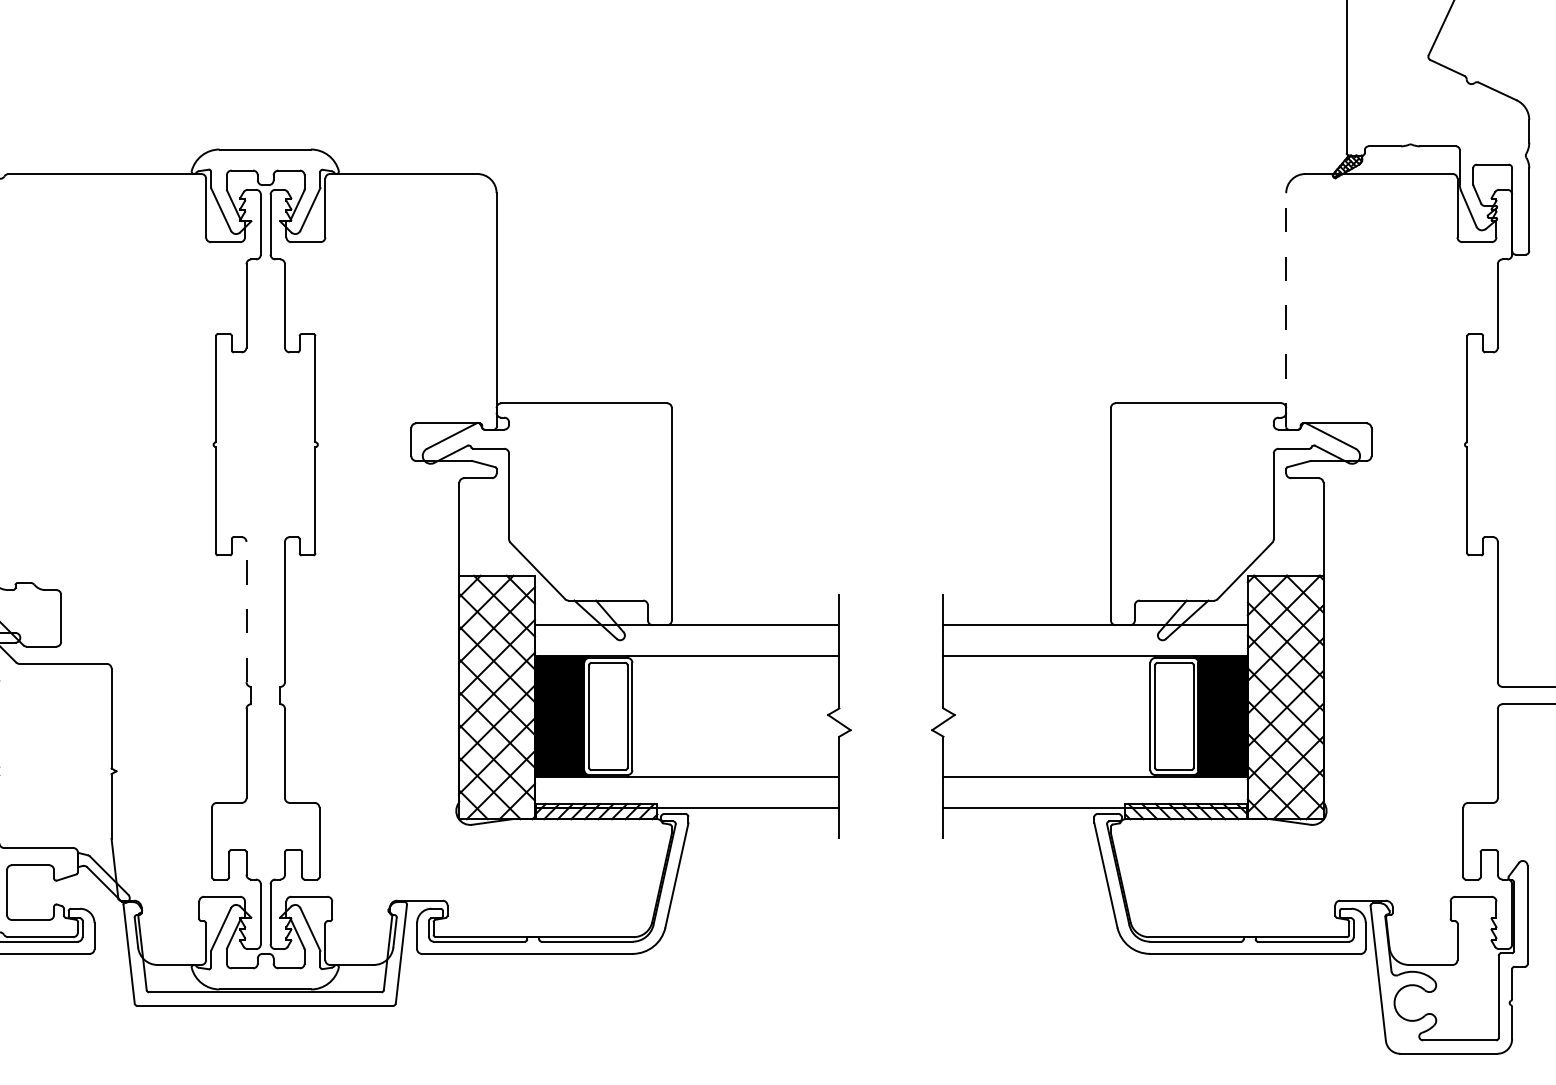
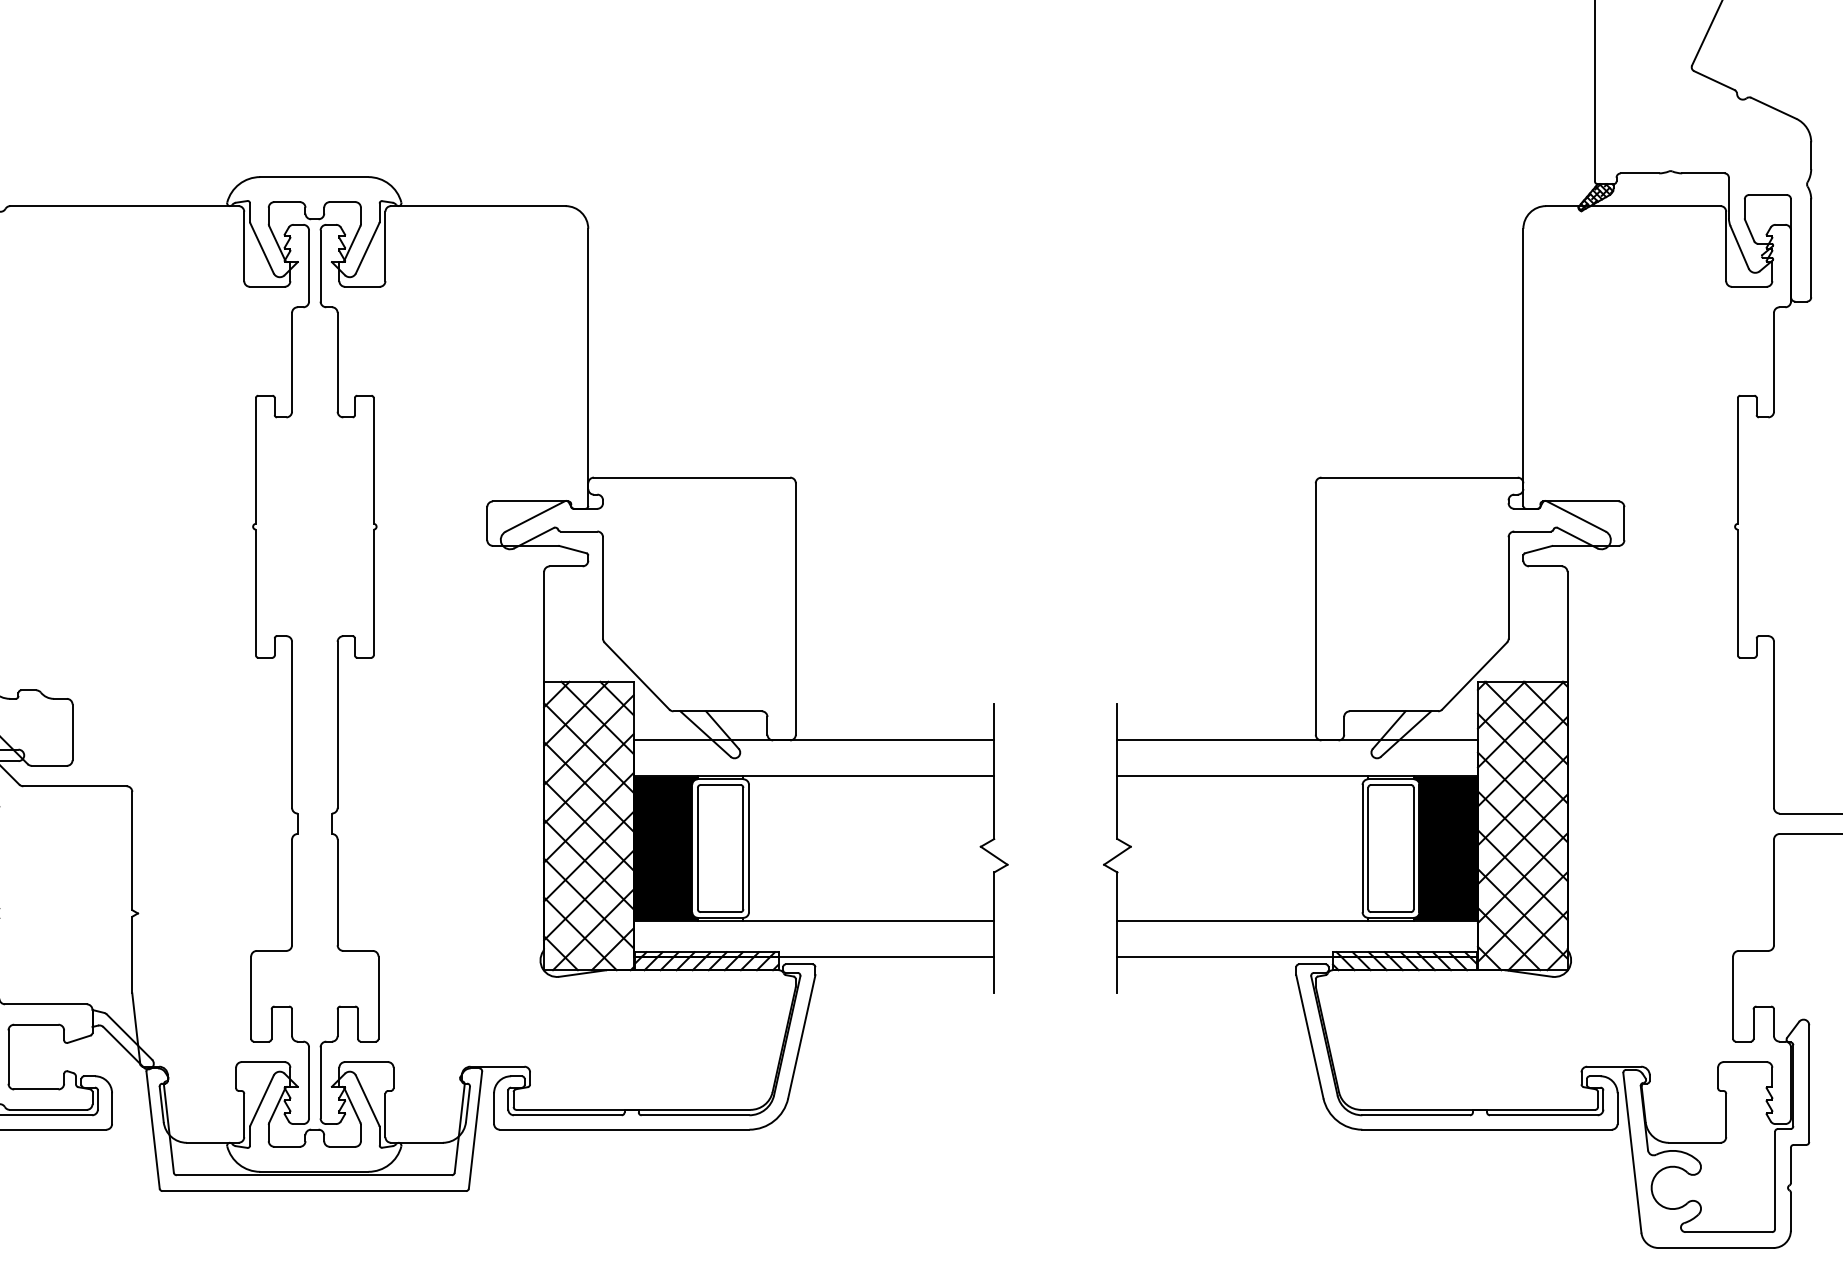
line: (1286, 310) -> (1523, 367), dashed -> solid
line: (246, 611) -> (292, 724), dashed -> solid

